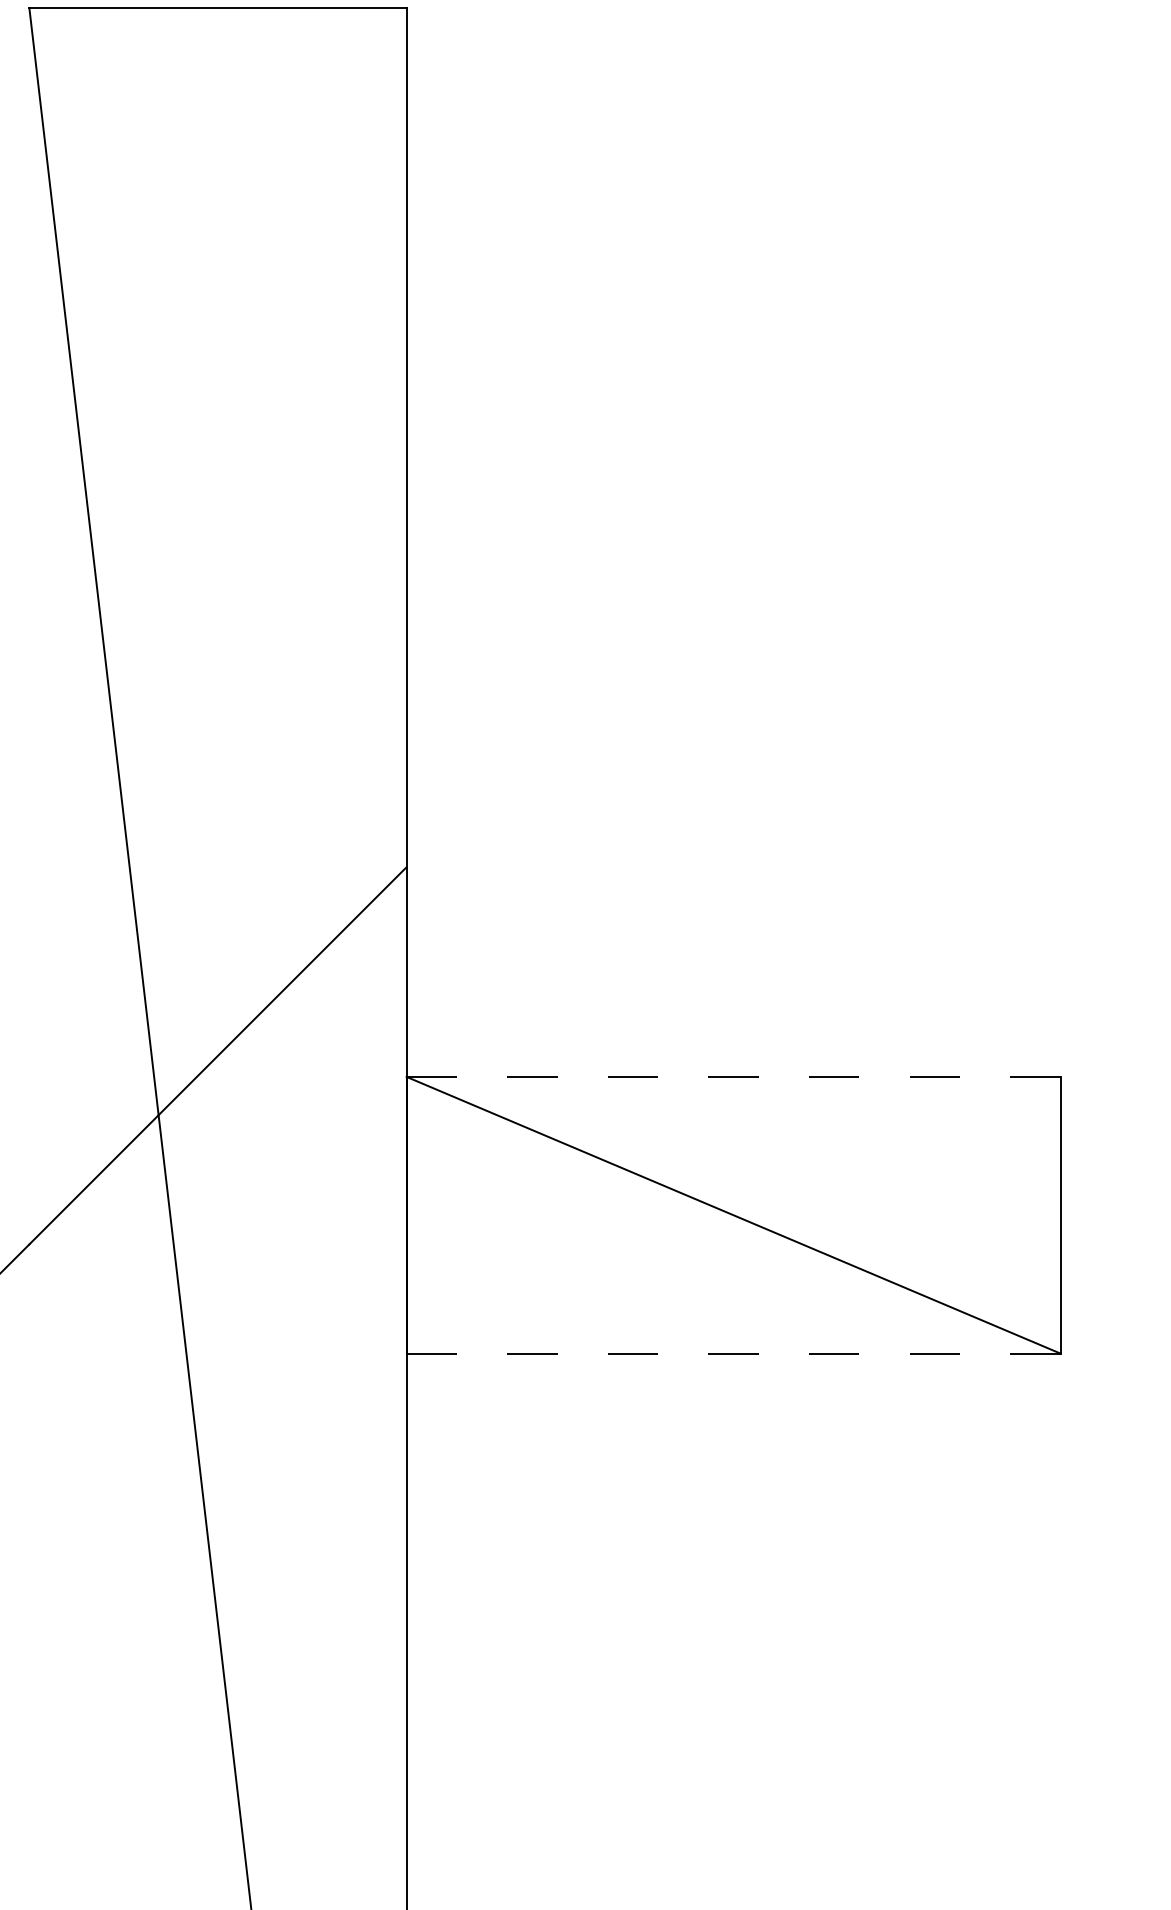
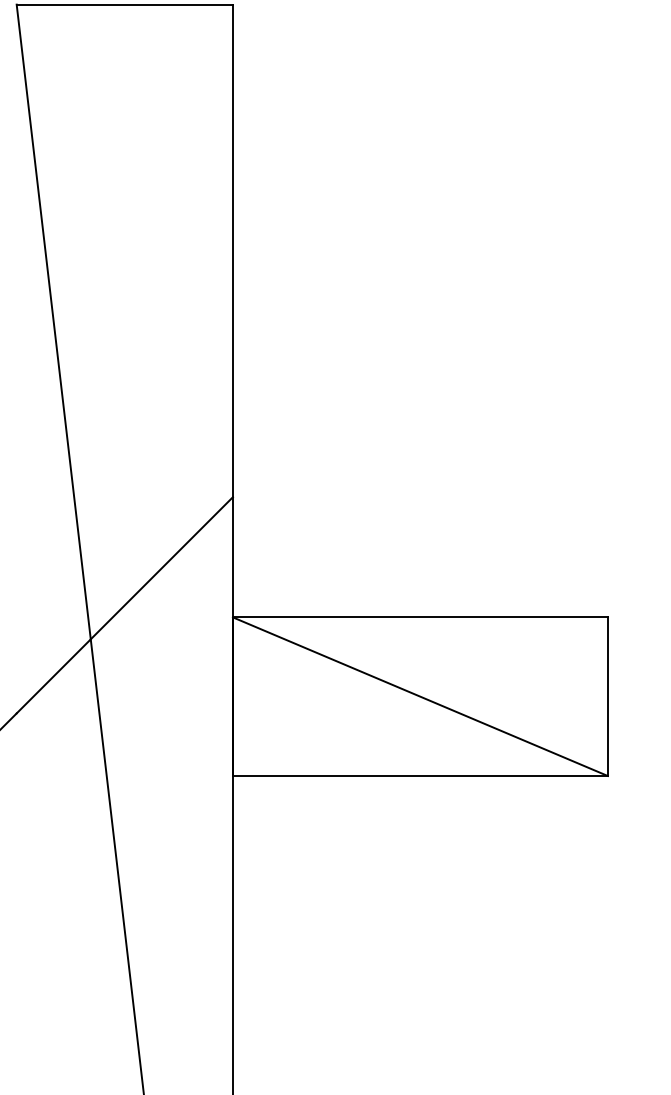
line: (733, 1077) -> (420, 617), dashed -> solid
line: (732, 1354) -> (419, 776), dashed -> solid

